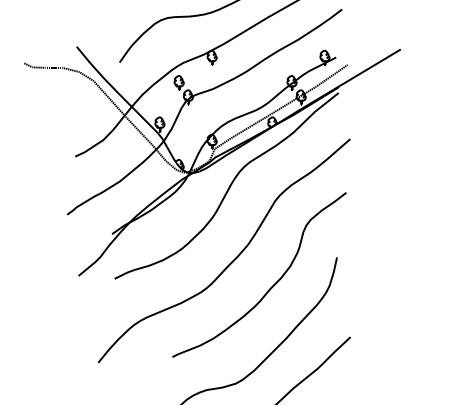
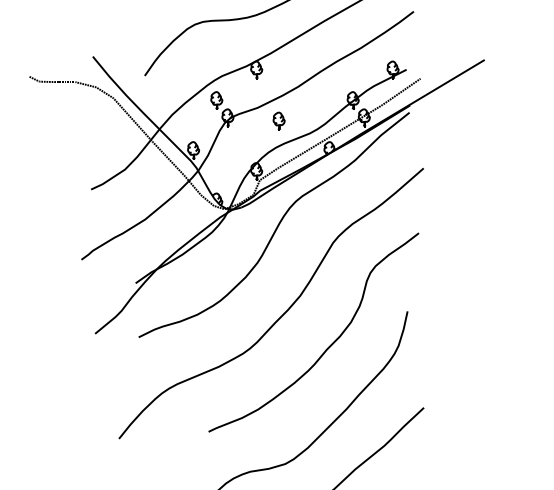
part: (230, 99) -> (278, 120), added

